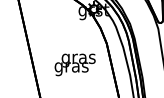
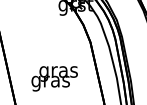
text: (74, 64) -> (53, 78), moved

